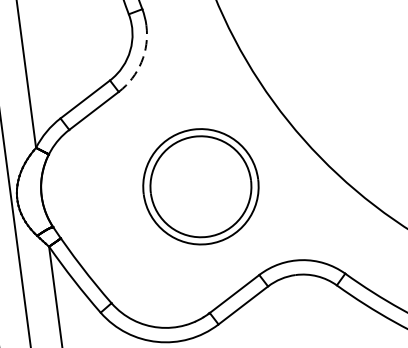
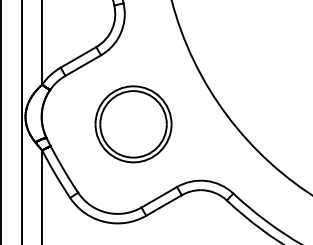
arc: (141, 61) -> (118, 37), dashed -> solid
part: (200, 186) -> (133, 124), moved

